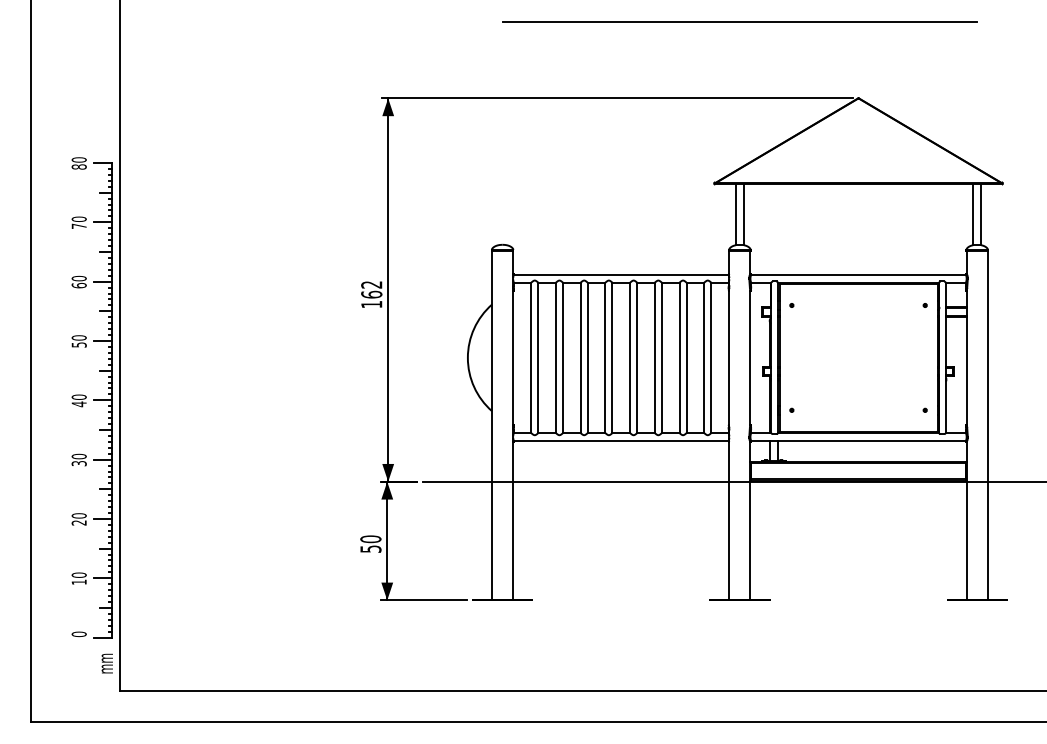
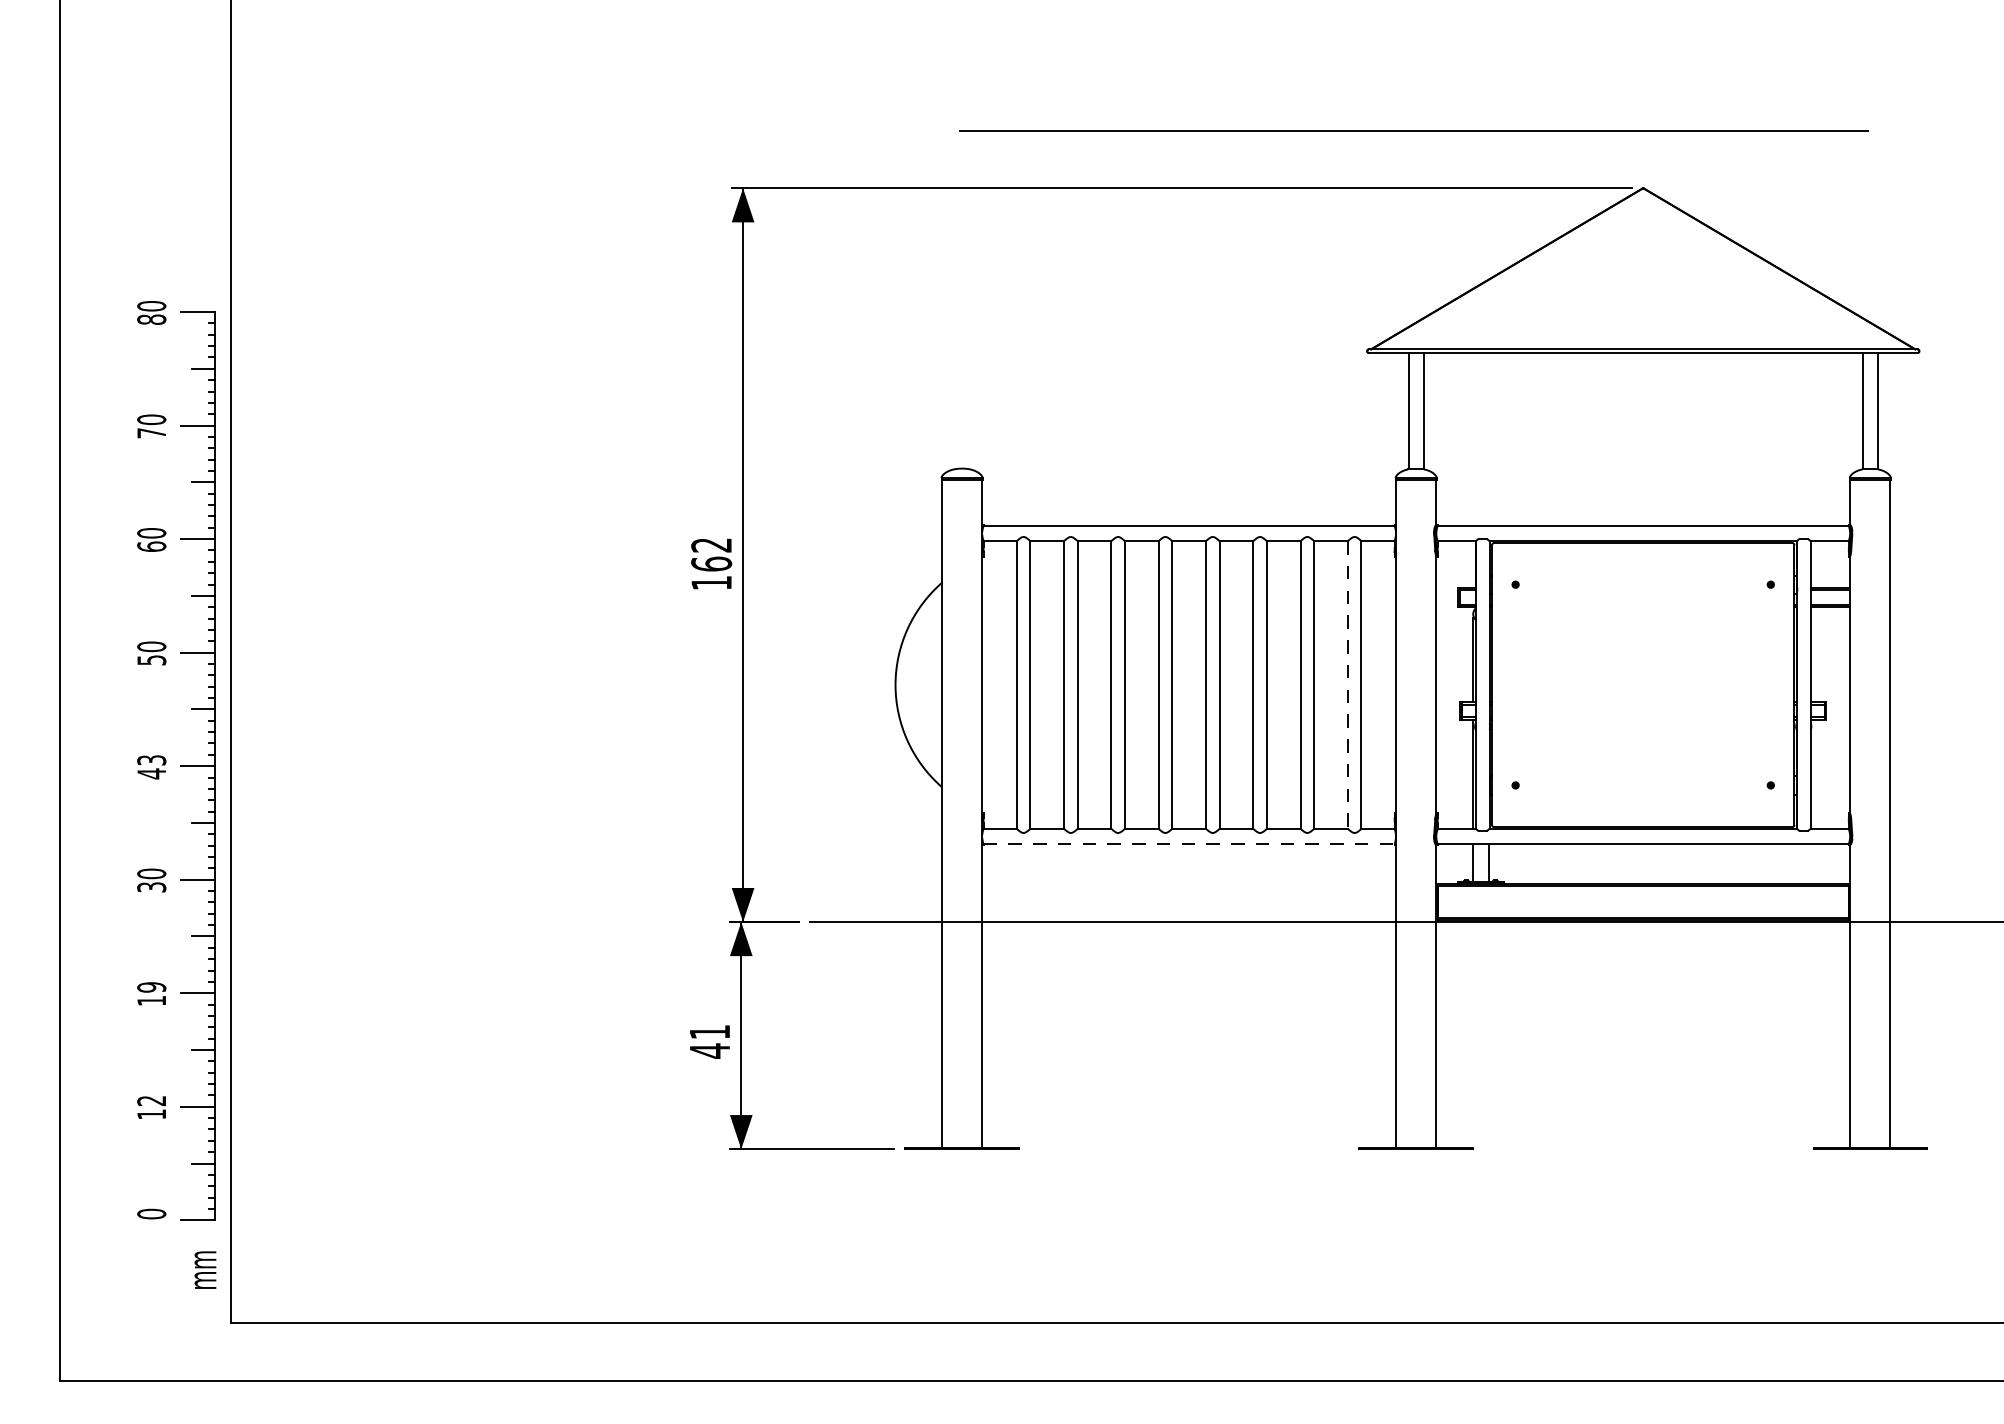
line: (739, 21) -> (1413, 129), moved
line: (704, 358) -> (1348, 686), solid -> dashed
text: (78, 396) -> (150, 758), 40 -> 43
line: (621, 441) -> (1189, 845), solid -> dashed
text: (78, 519) -> (150, 994), 20 -> 19
text: (370, 544) -> (709, 1042), 50 -> 41
text: (78, 574) -> (150, 1099), 10 -> 12

